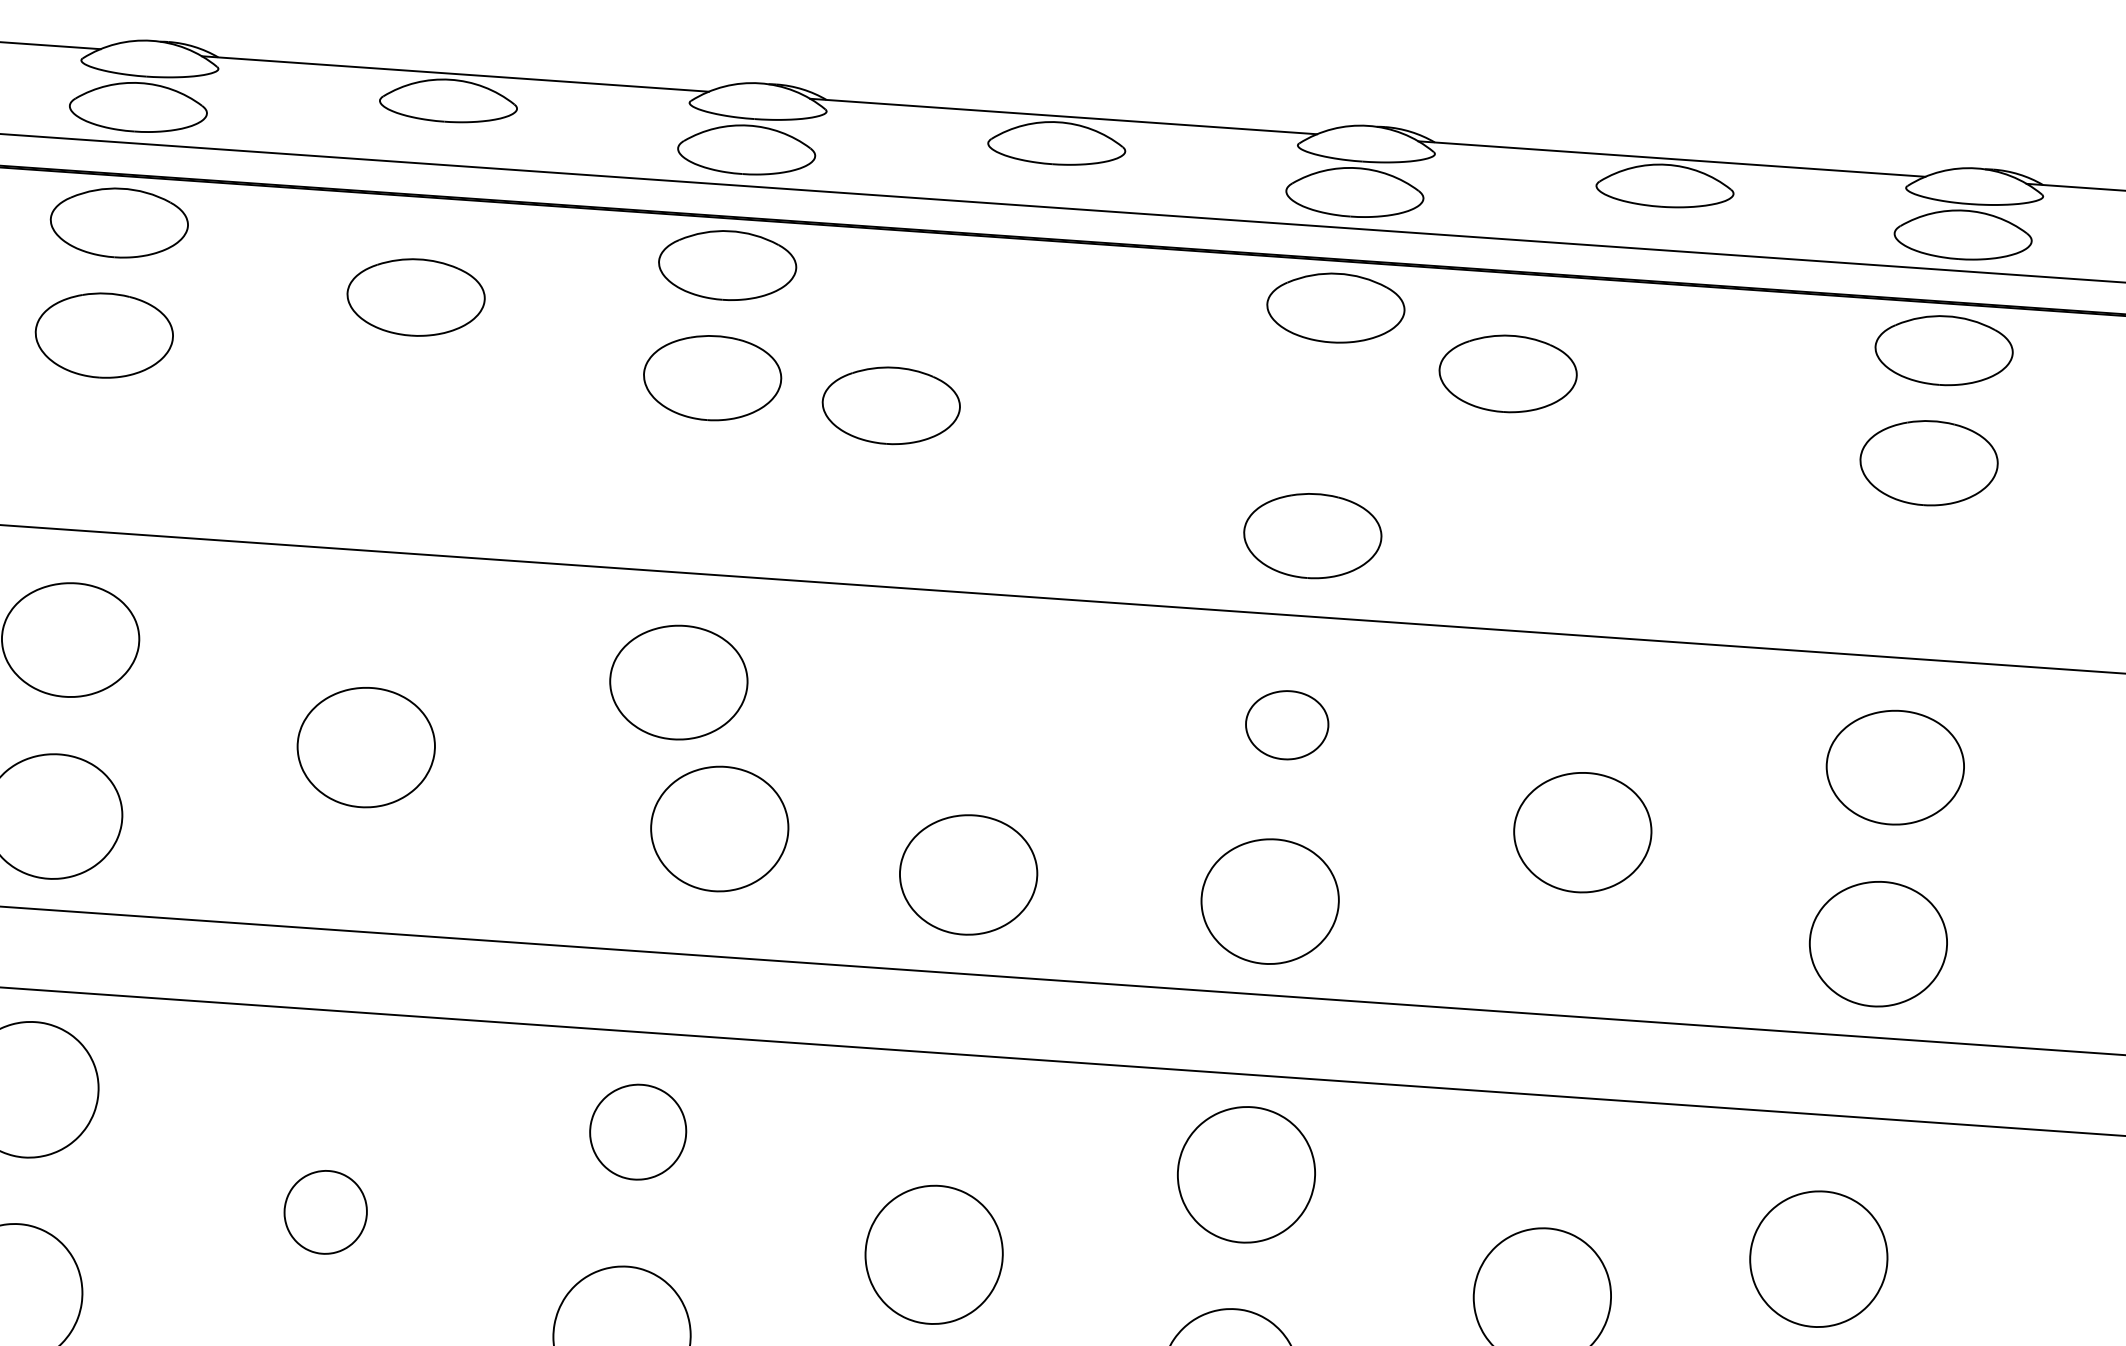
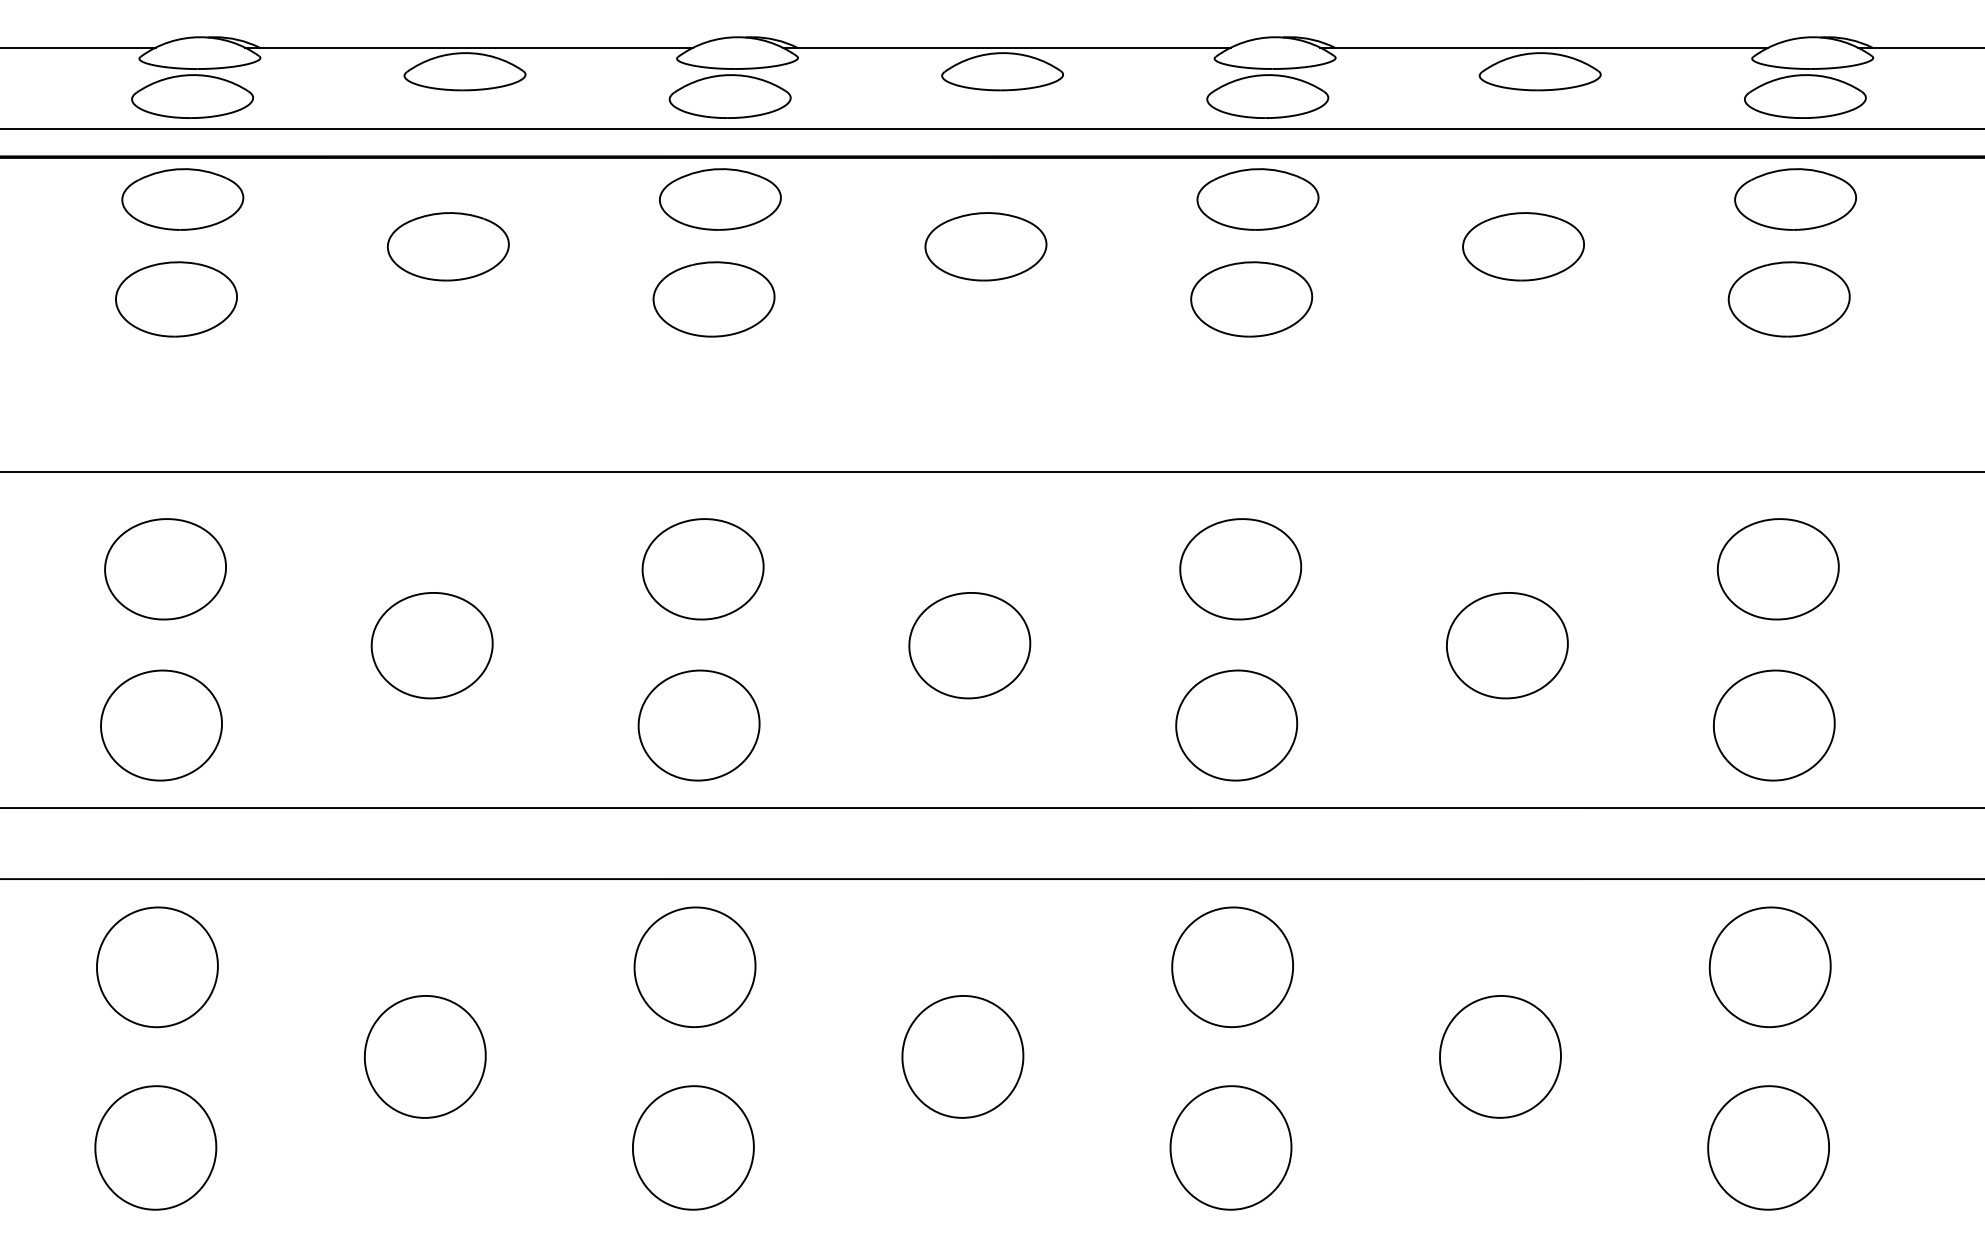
part: (1508, 373) -> (1523, 246), moved
part: (890, 405) -> (985, 246), moved
part: (1312, 536) -> (1251, 299), moved
part: (1286, 725) -> (1240, 569), size x1.67
part: (719, 828) -> (698, 725), moved
part: (968, 874) -> (969, 645), moved
part: (637, 1131) -> (694, 966), size x1.43
part: (325, 1211) -> (424, 1056), size x1.67
part: (1818, 1258) -> (1769, 966), moved

